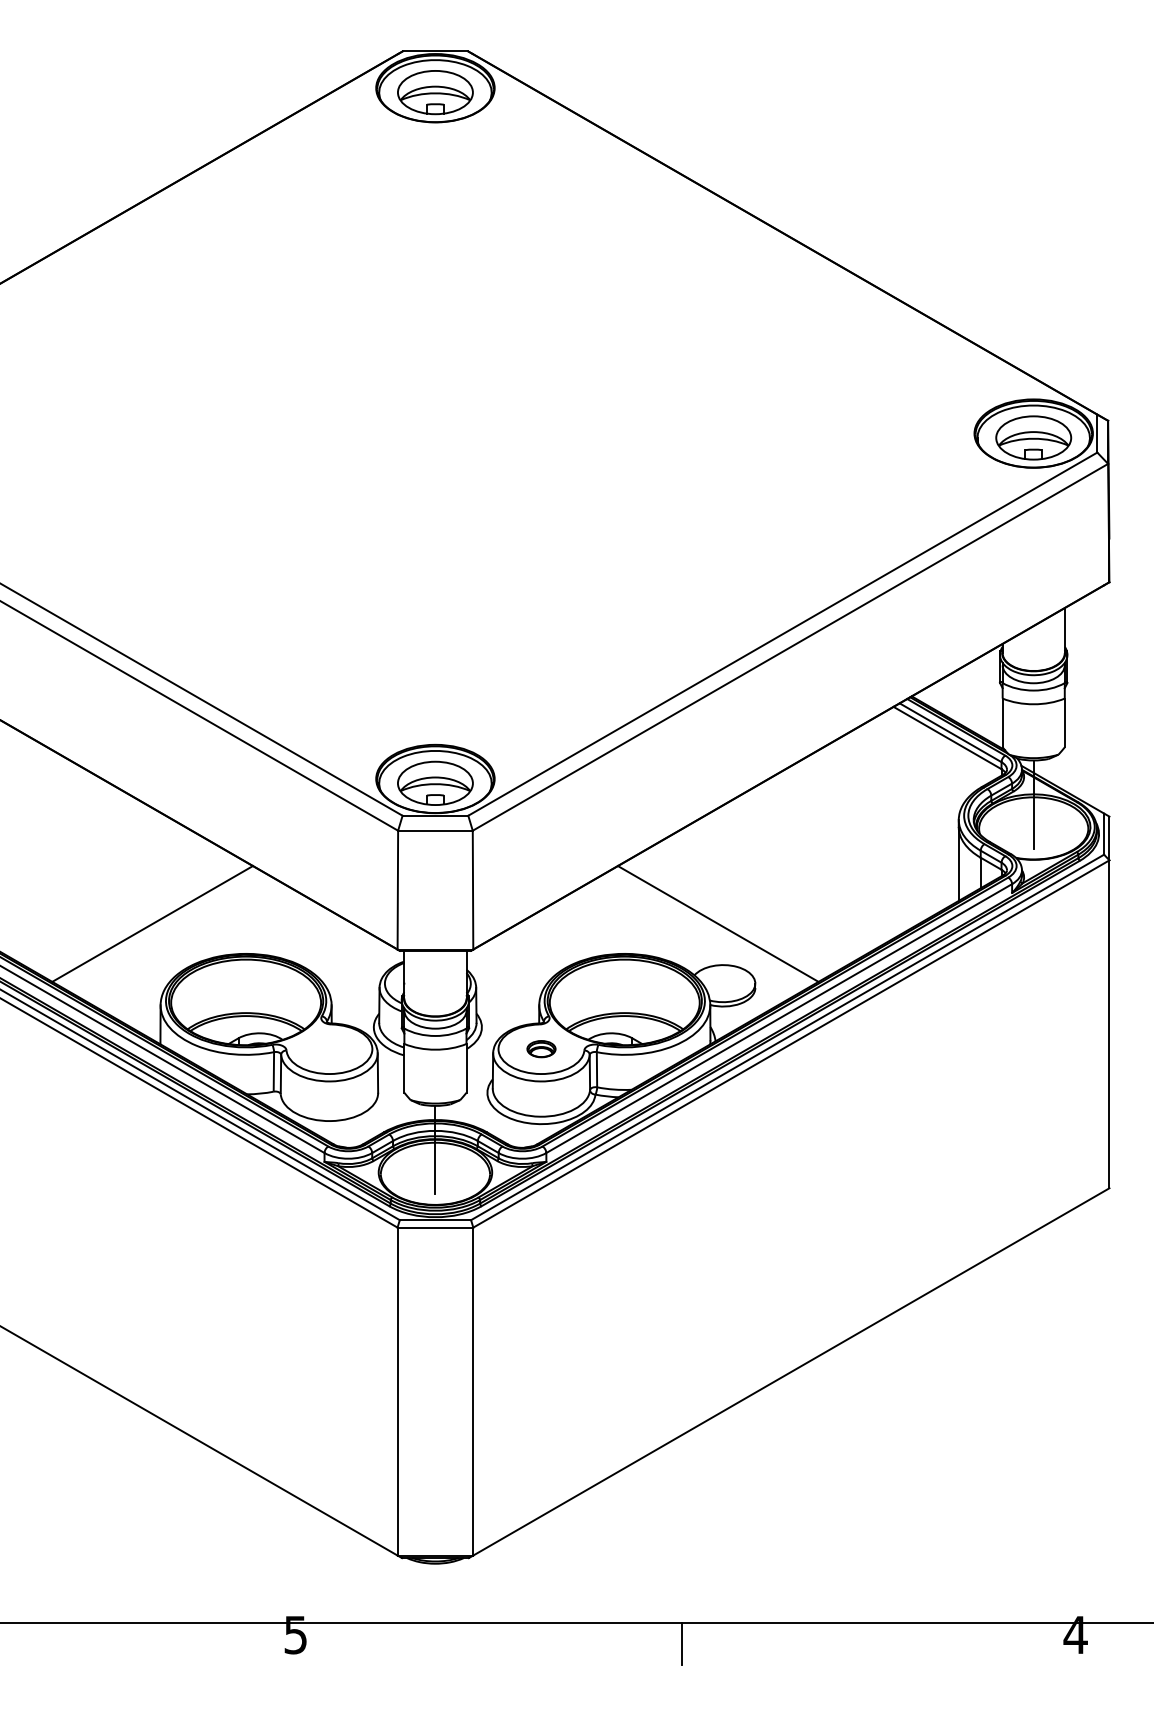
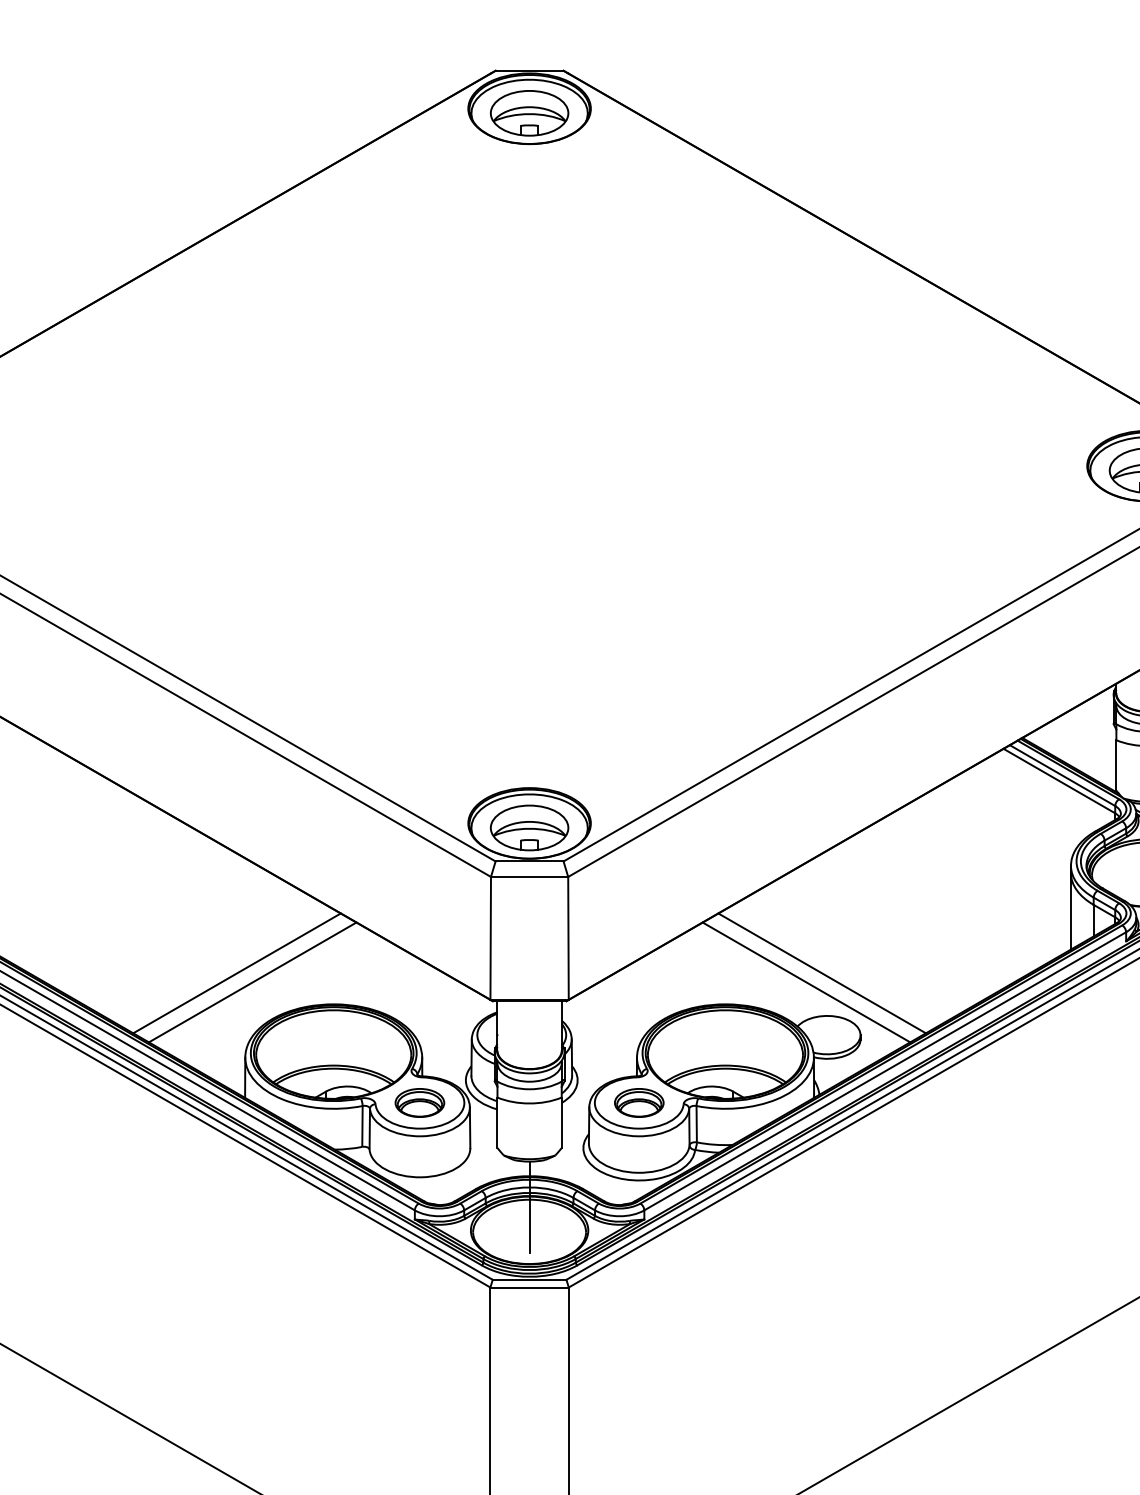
line: (167, 932) -> (252, 982), added
line: (702, 932) -> (805, 982), added
part: (329, 1048) -> (419, 1102), added
part: (541, 1048) -> (639, 1102), size x1.67

